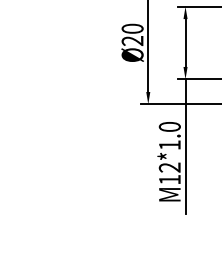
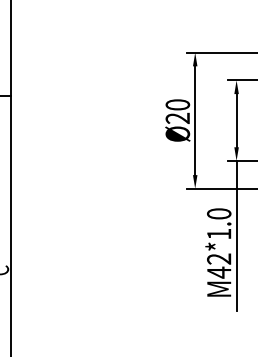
text: (170, 179) -> (219, 272), M12*1.0 -> M42*1.0

